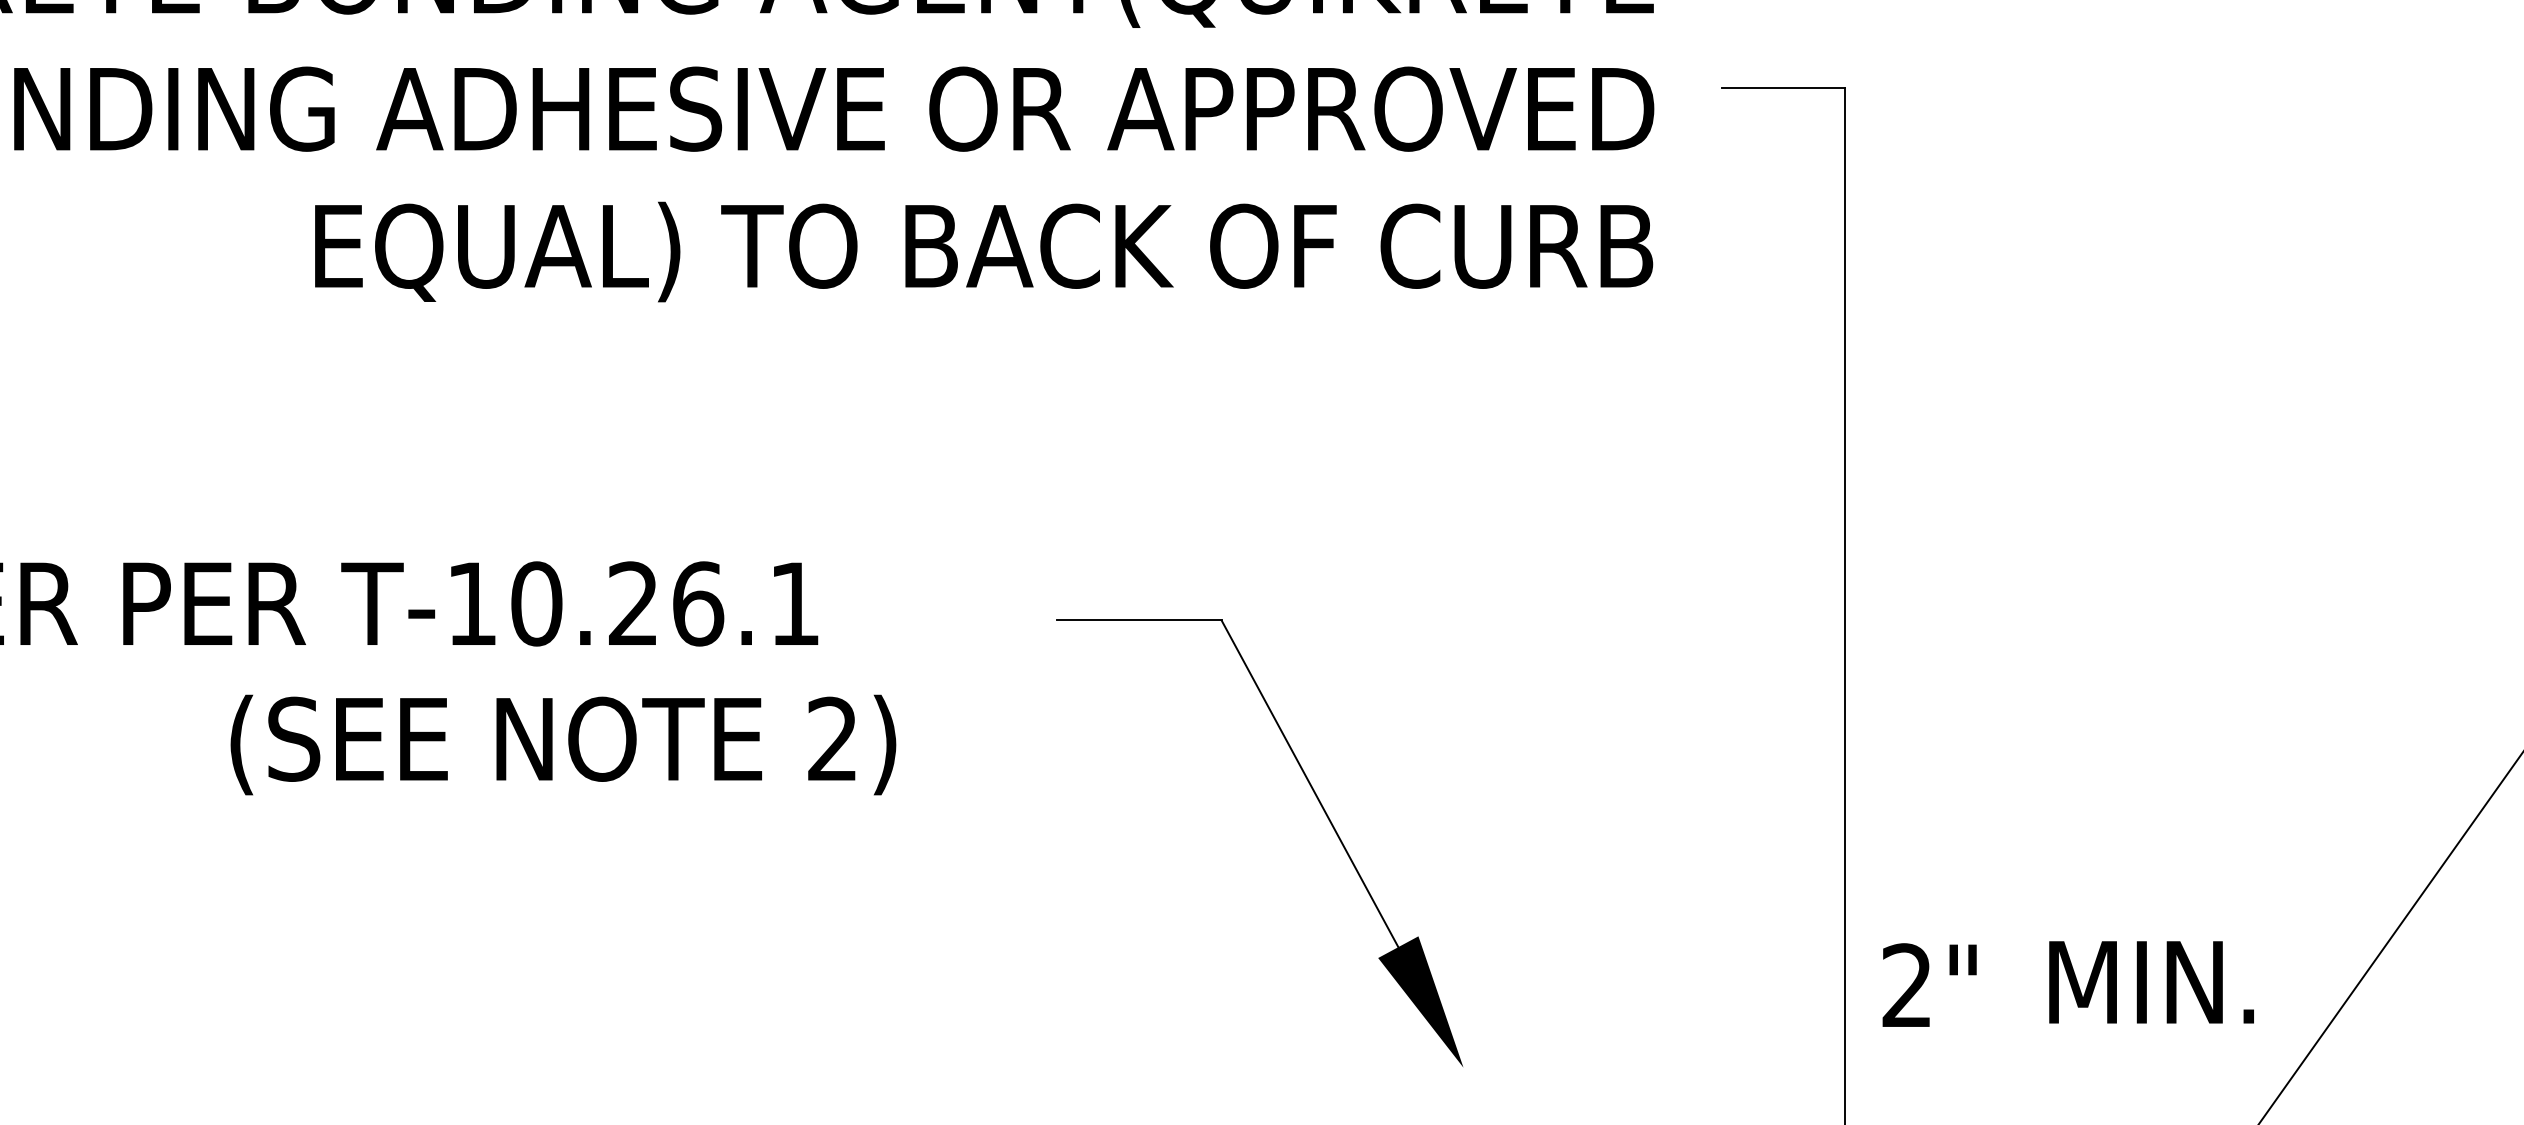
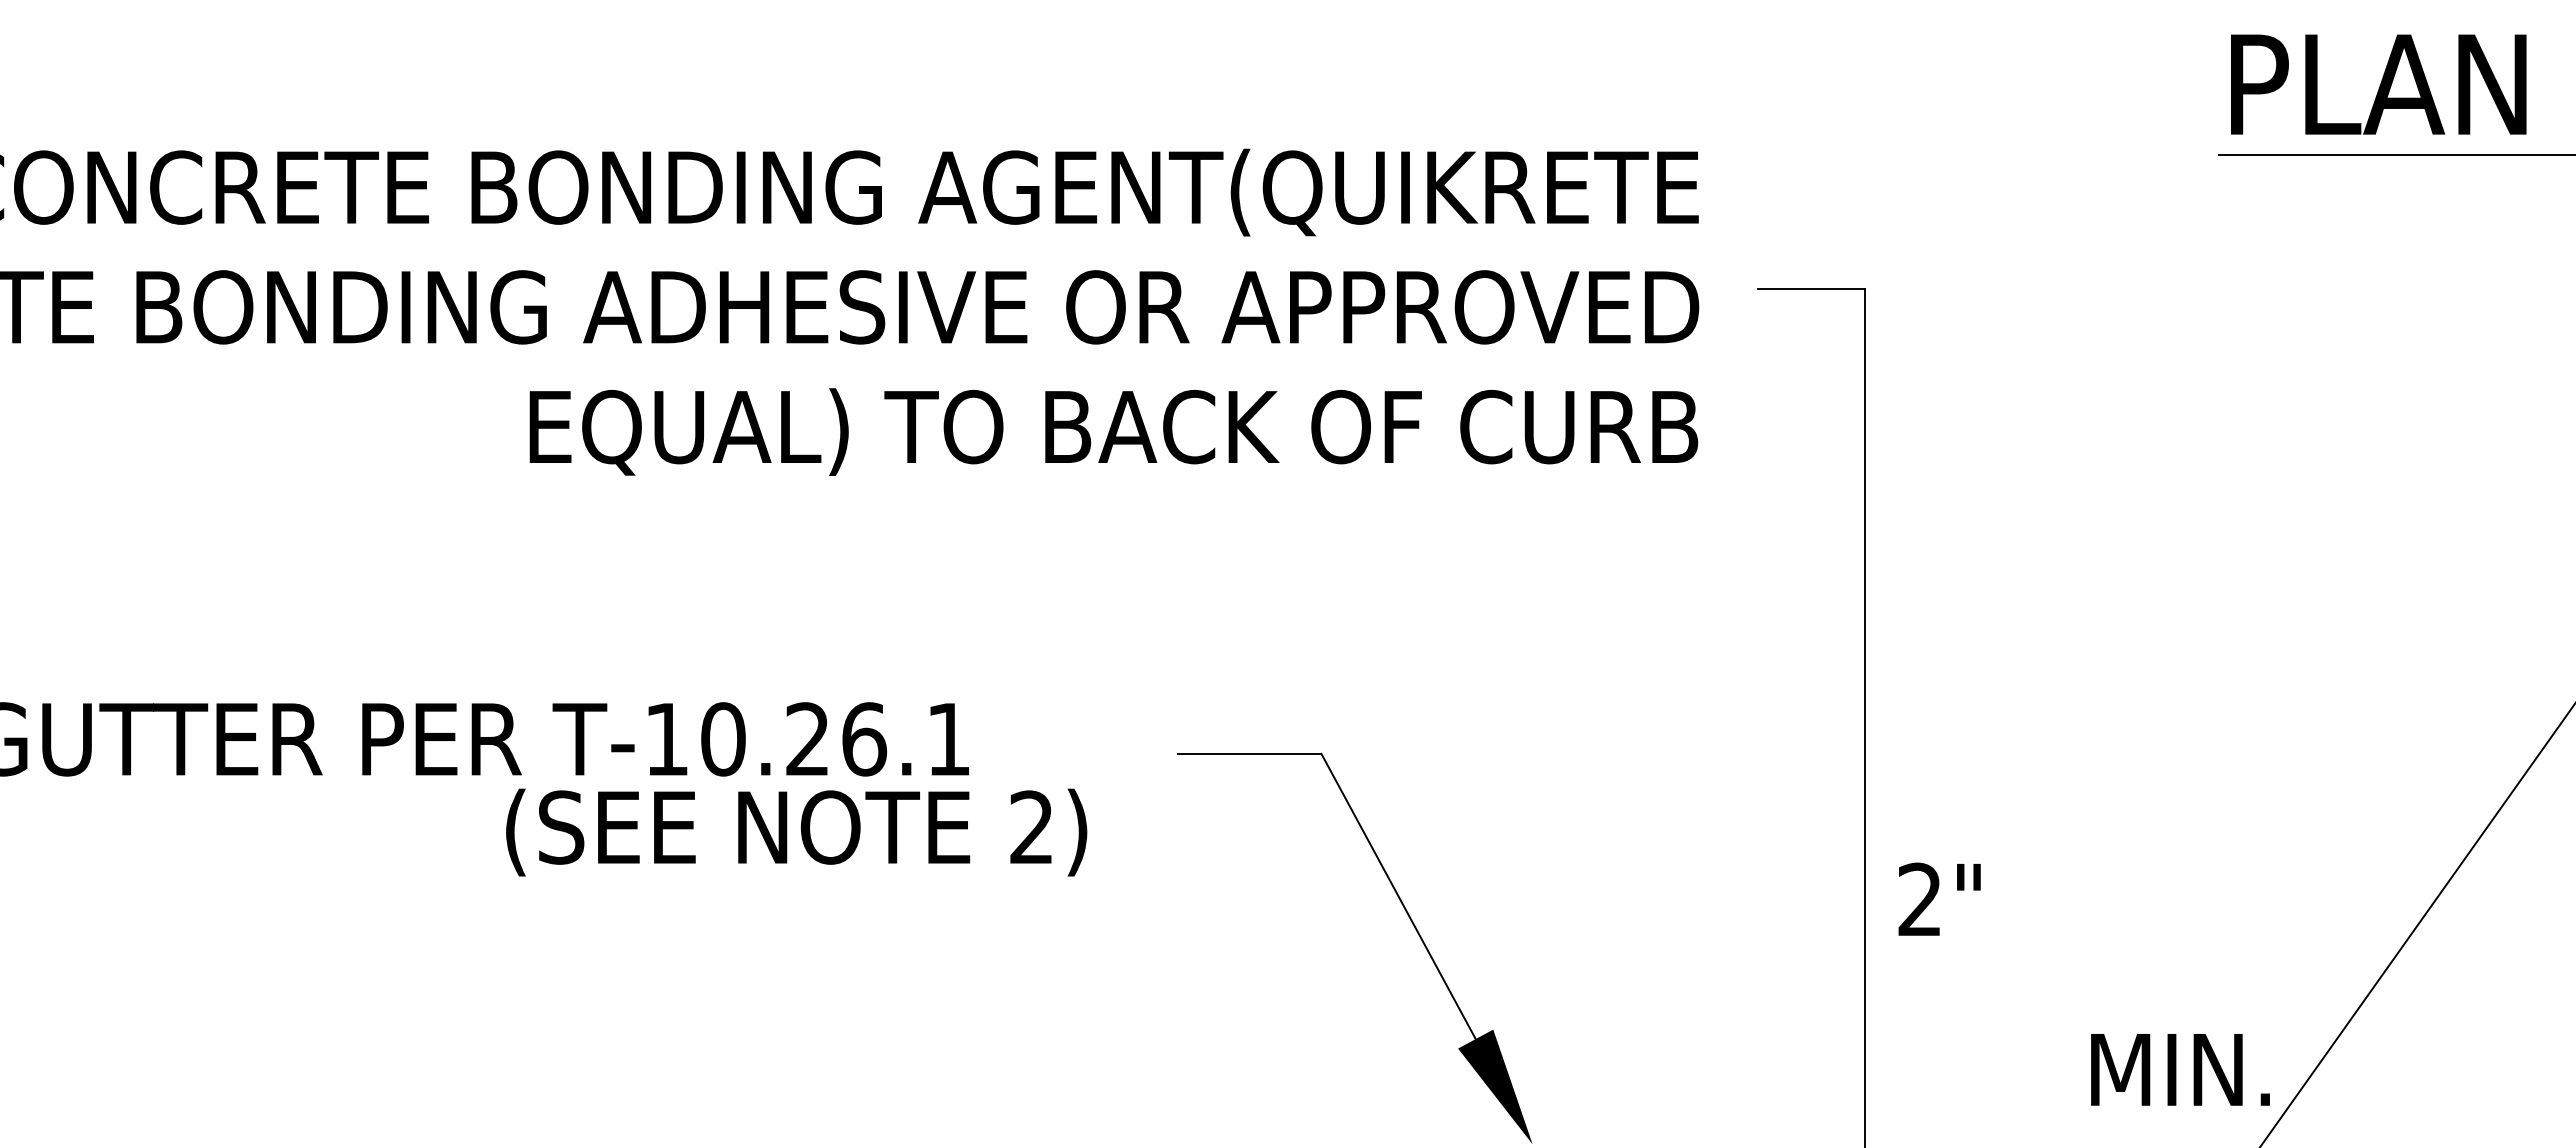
text: (563, 744) -> (796, 832), moved
text: (2151, 981) -> (2180, 1069), moved
text: (1929, 984) -> (1939, 898), moved

